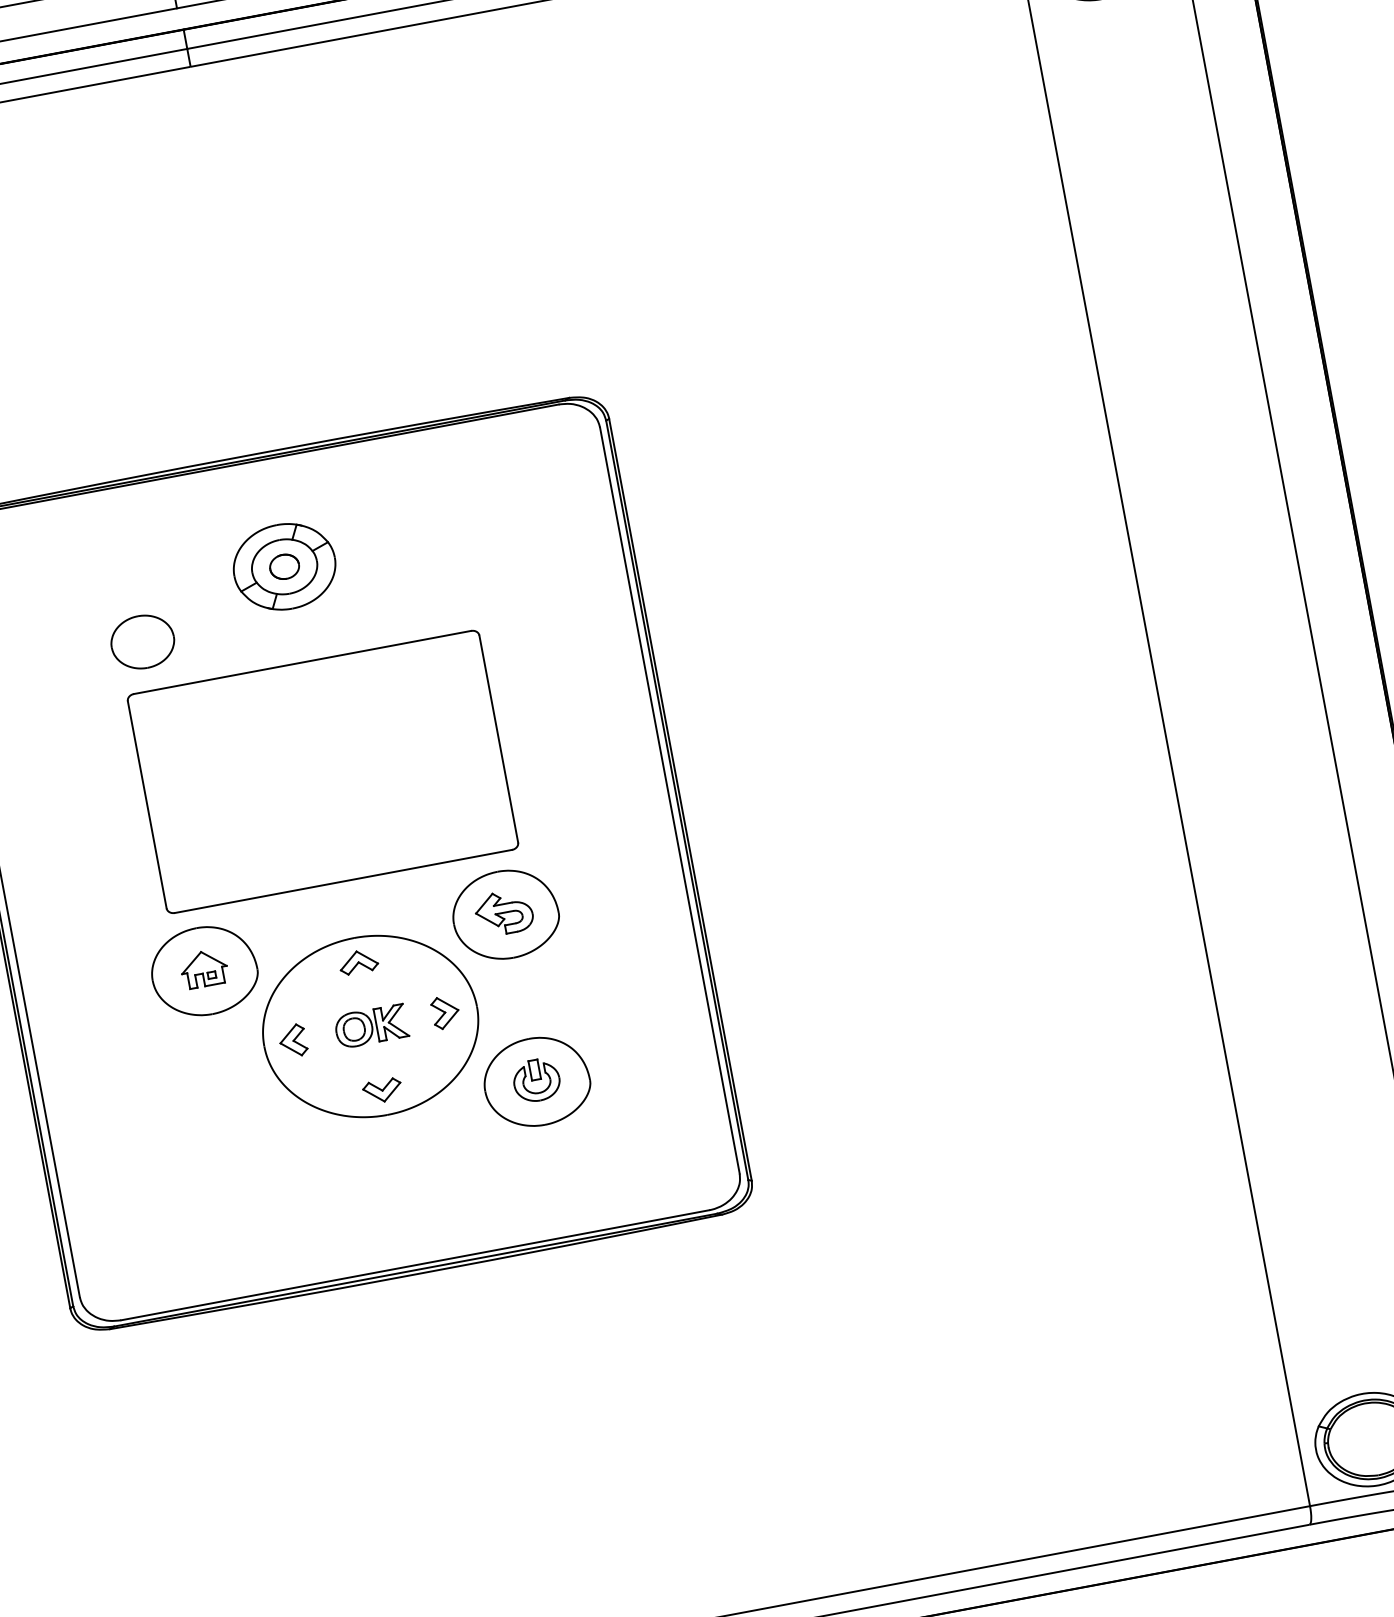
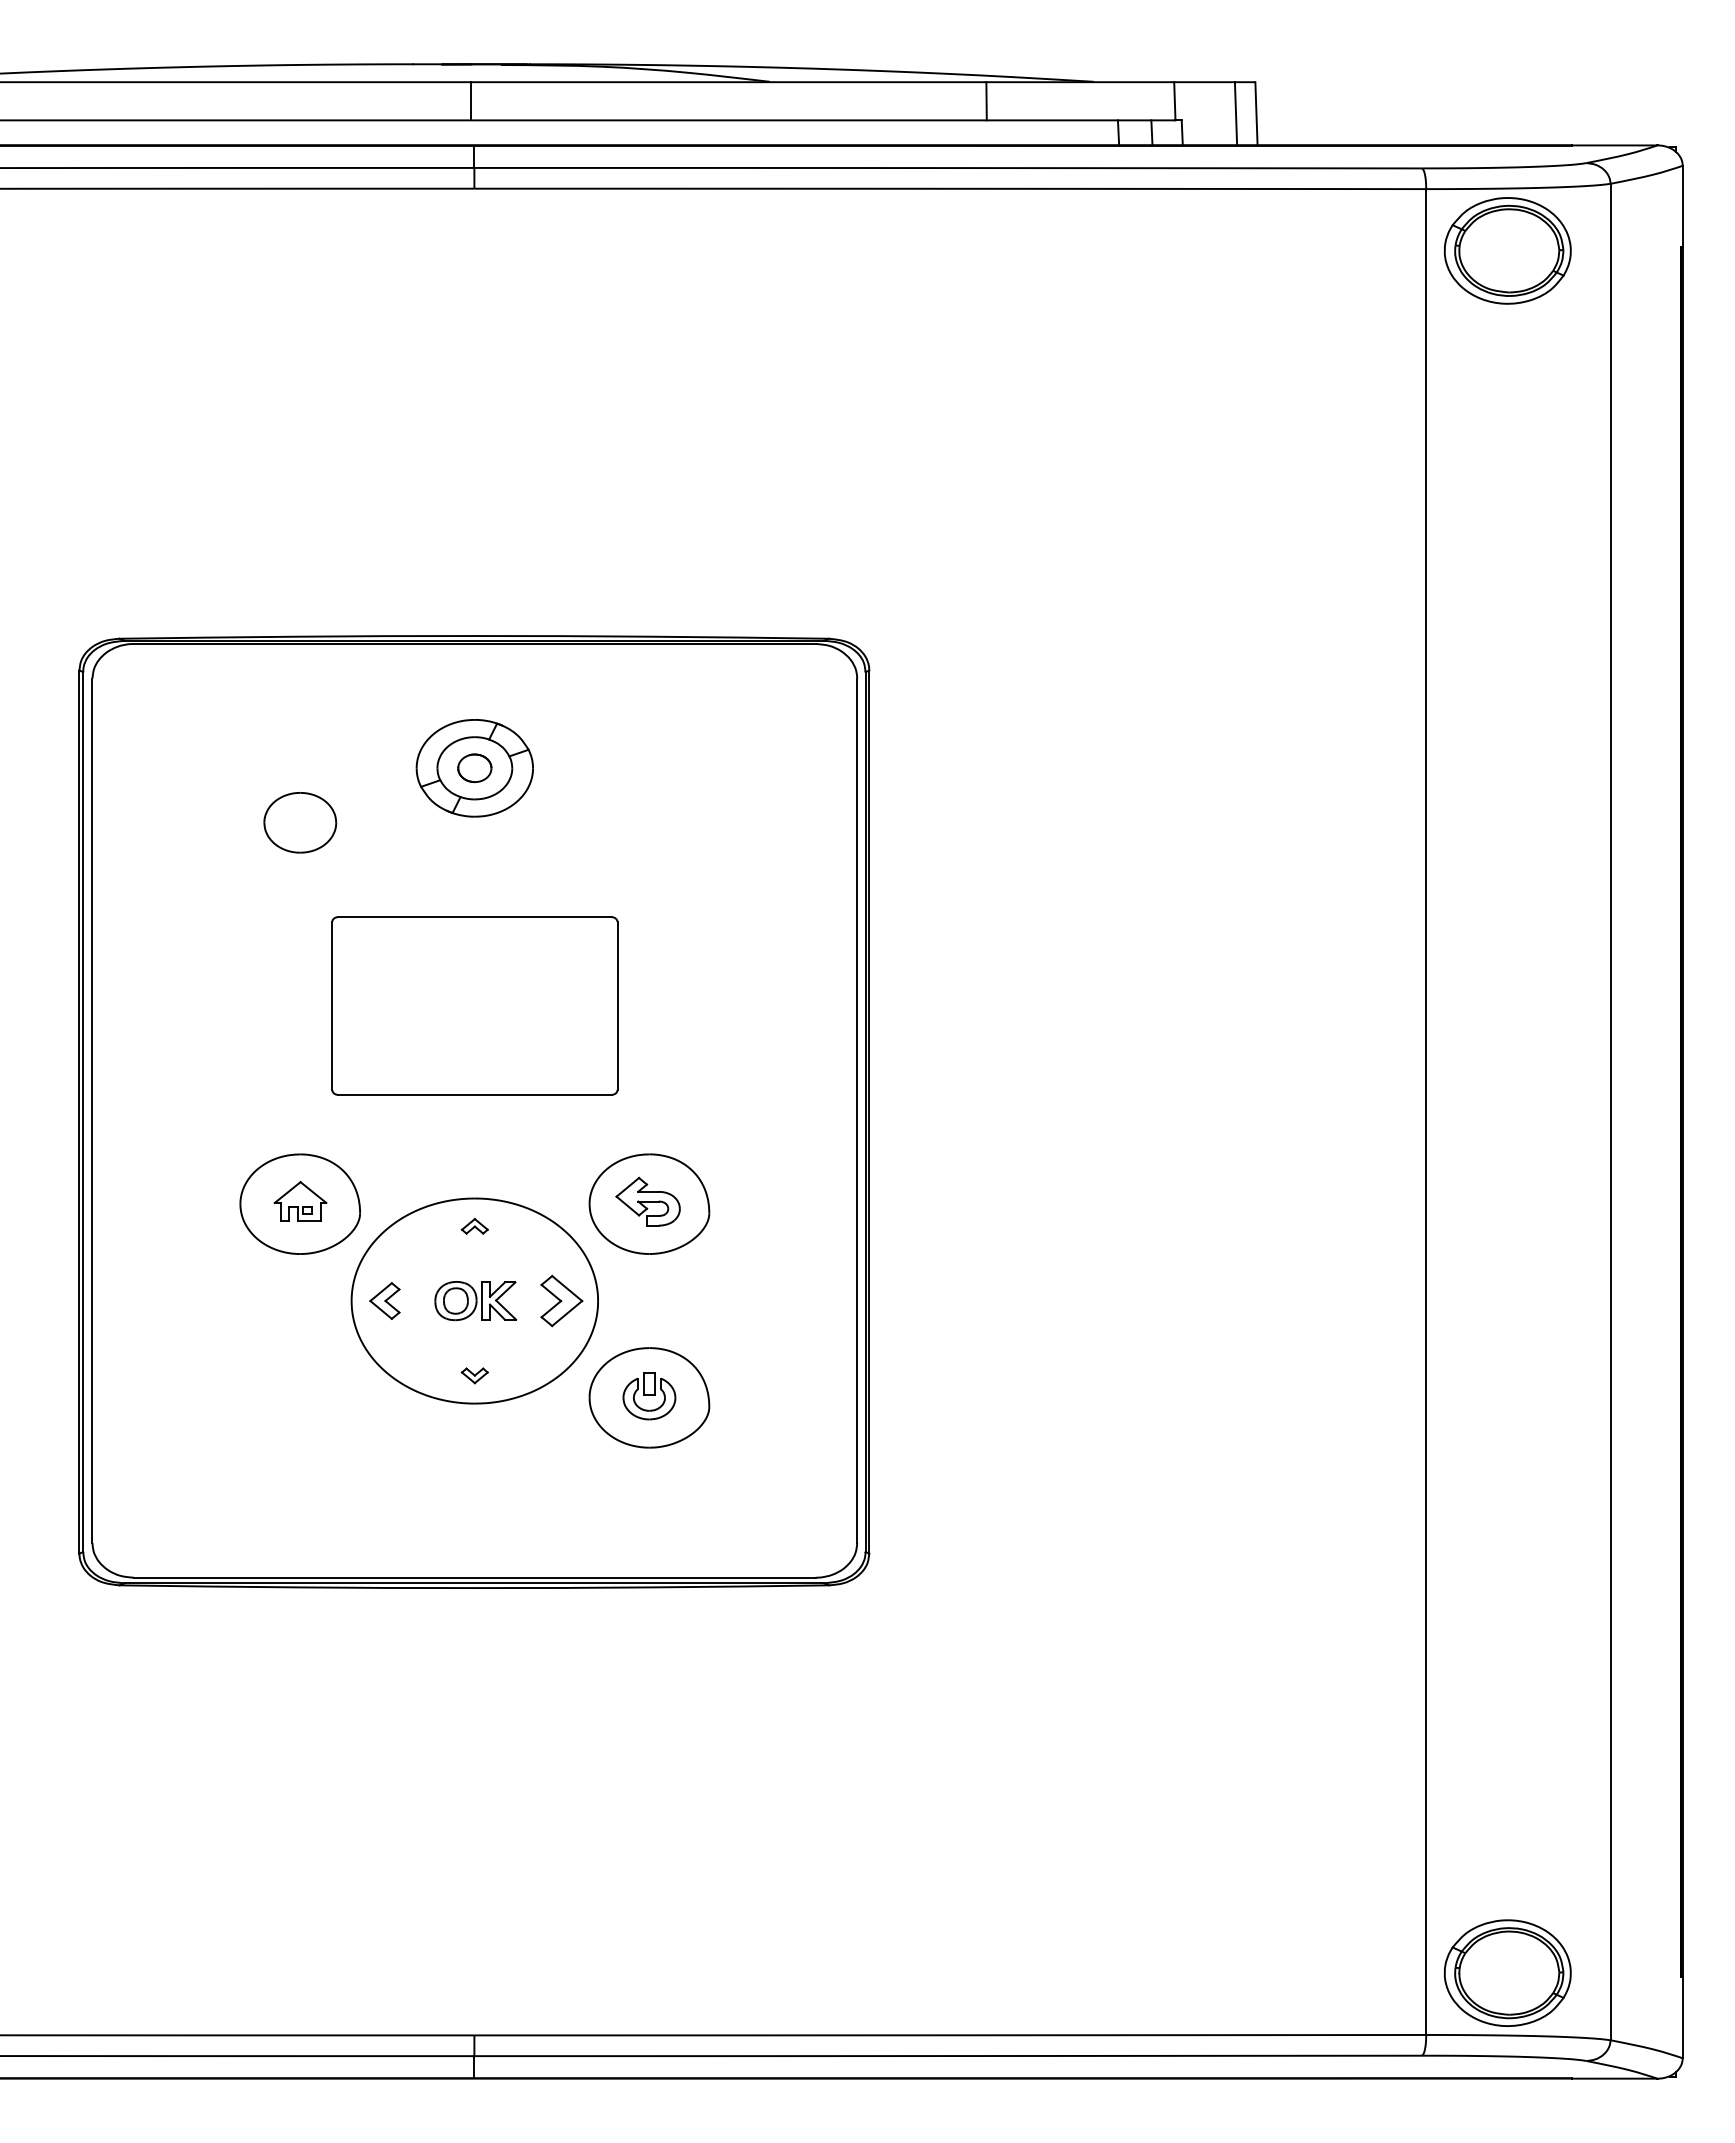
part: (322, 771) -> (474, 1005), size x0.7
part: (358, 962) -> (474, 1226), size x0.6
part: (445, 1012) -> (561, 1300), size x1.4
part: (382, 1090) -> (474, 1375), size x0.6

